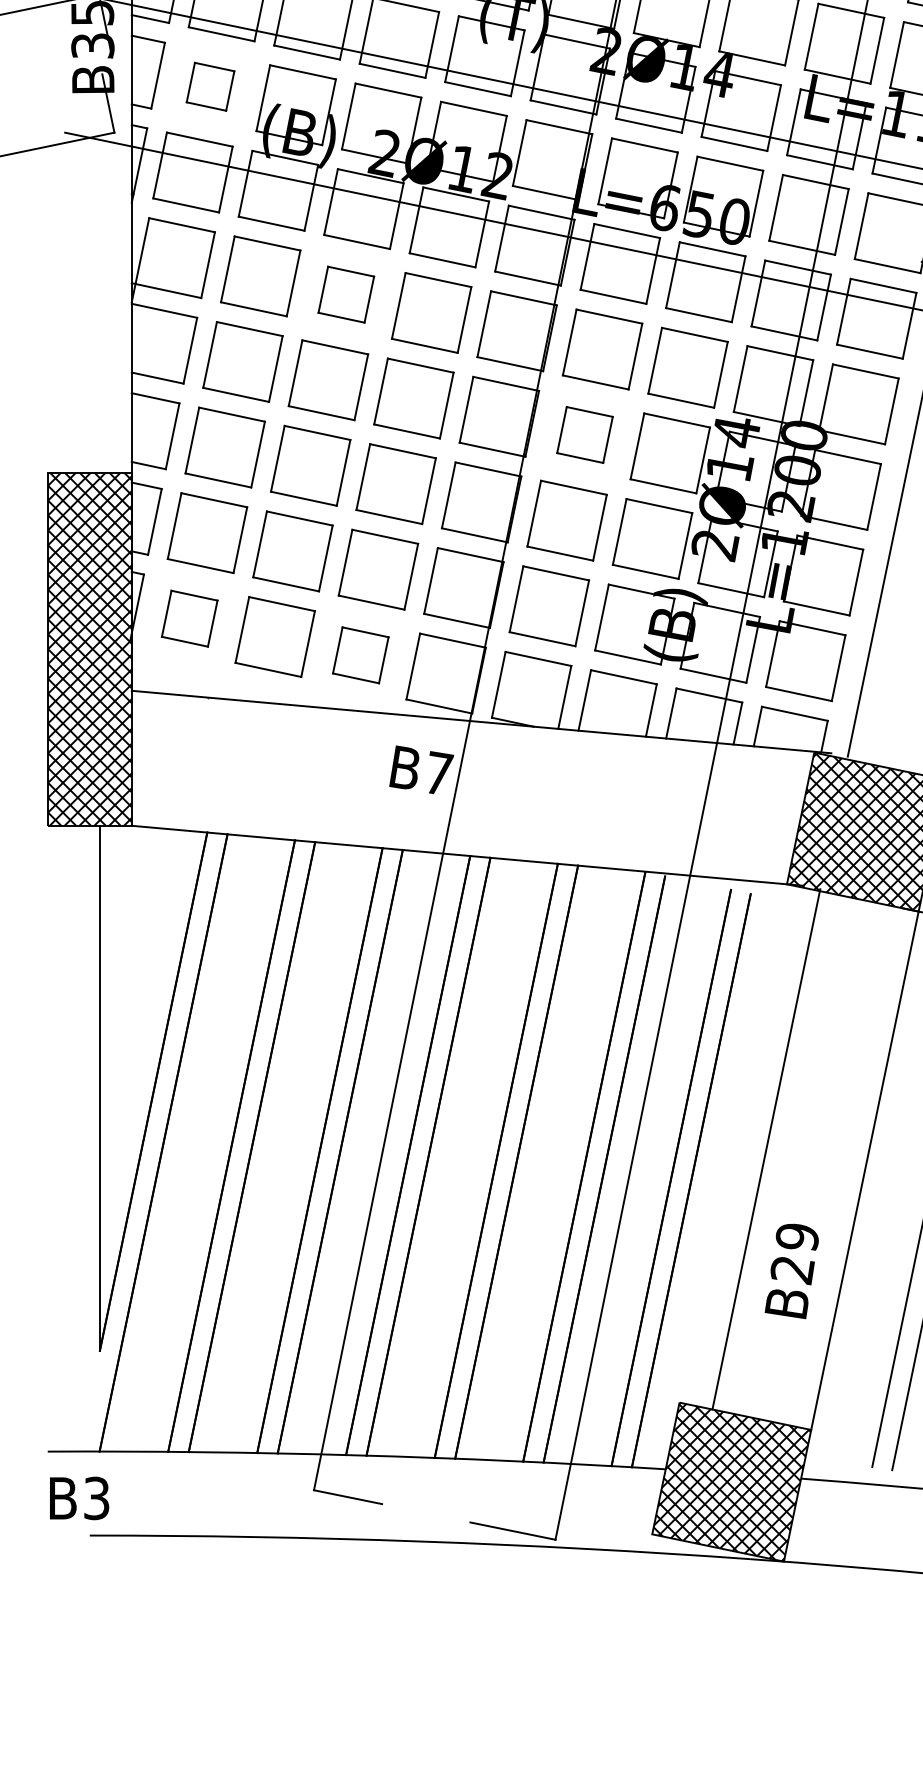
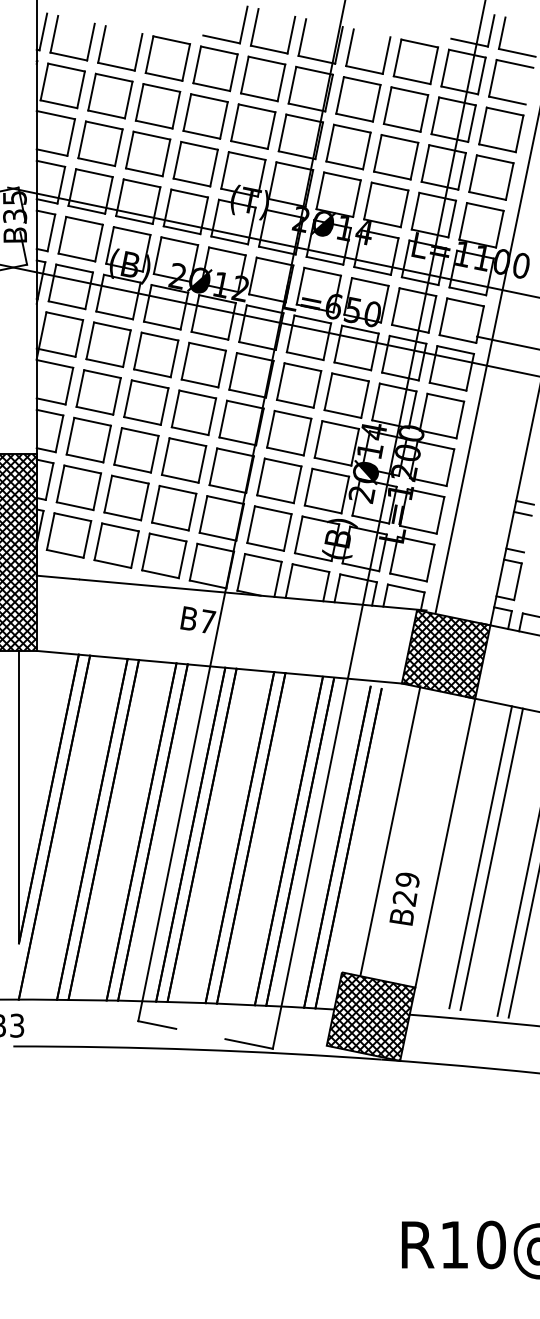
part: (210, 85) -> (80, 238), size x1.67
part: (346, 293) -> (156, 354), size x1.43
part: (585, 433) -> (289, 432), size x1.43
part: (188, 618) -> (68, 535), size x1.43
part: (361, 654) -> (164, 555), size x1.43

